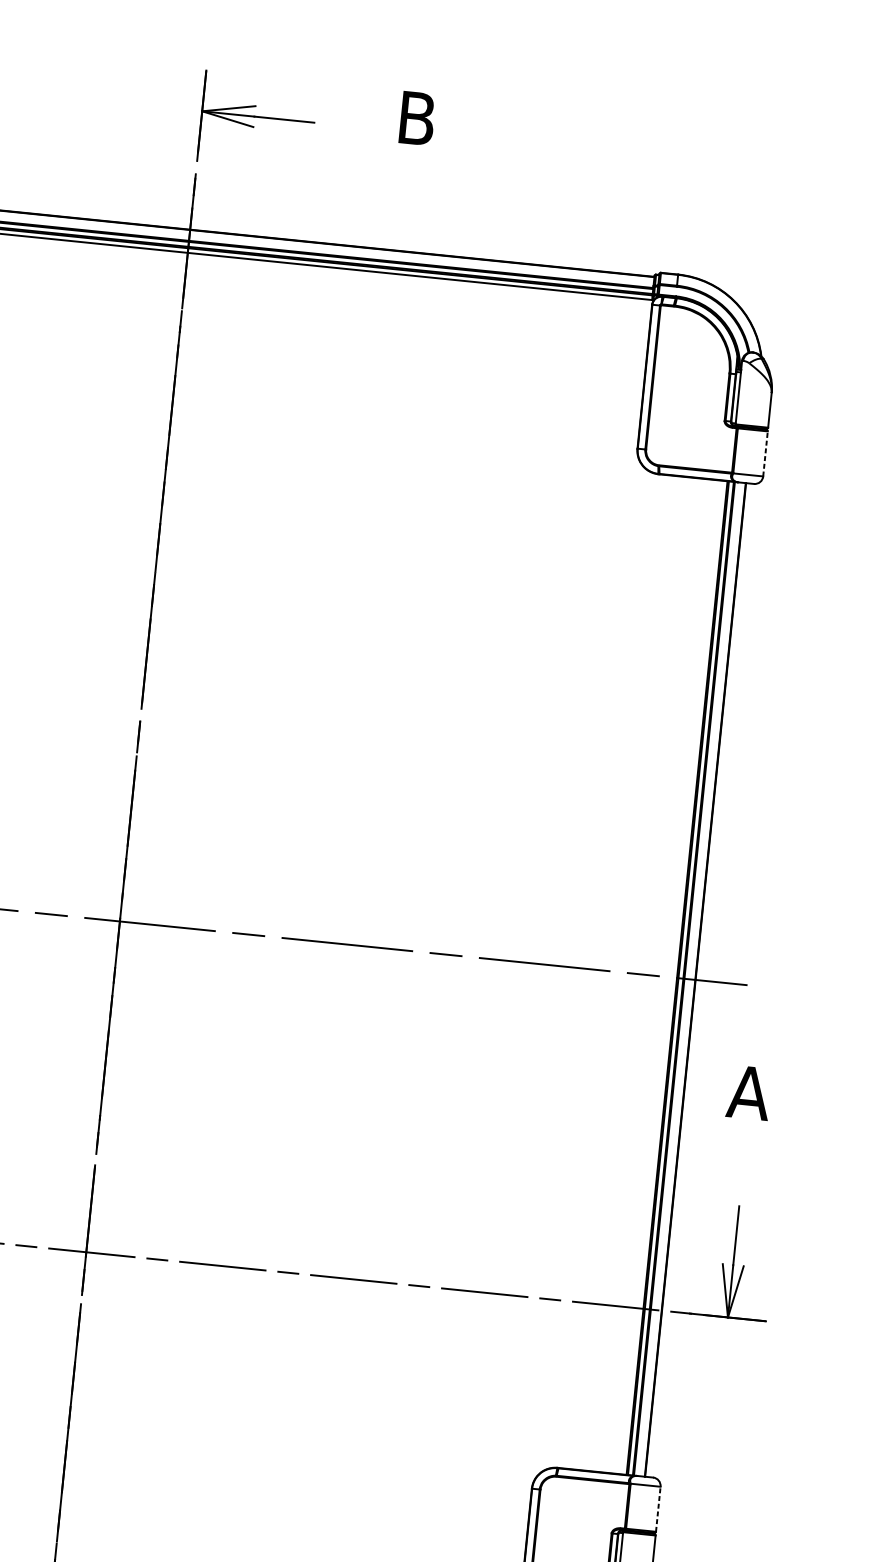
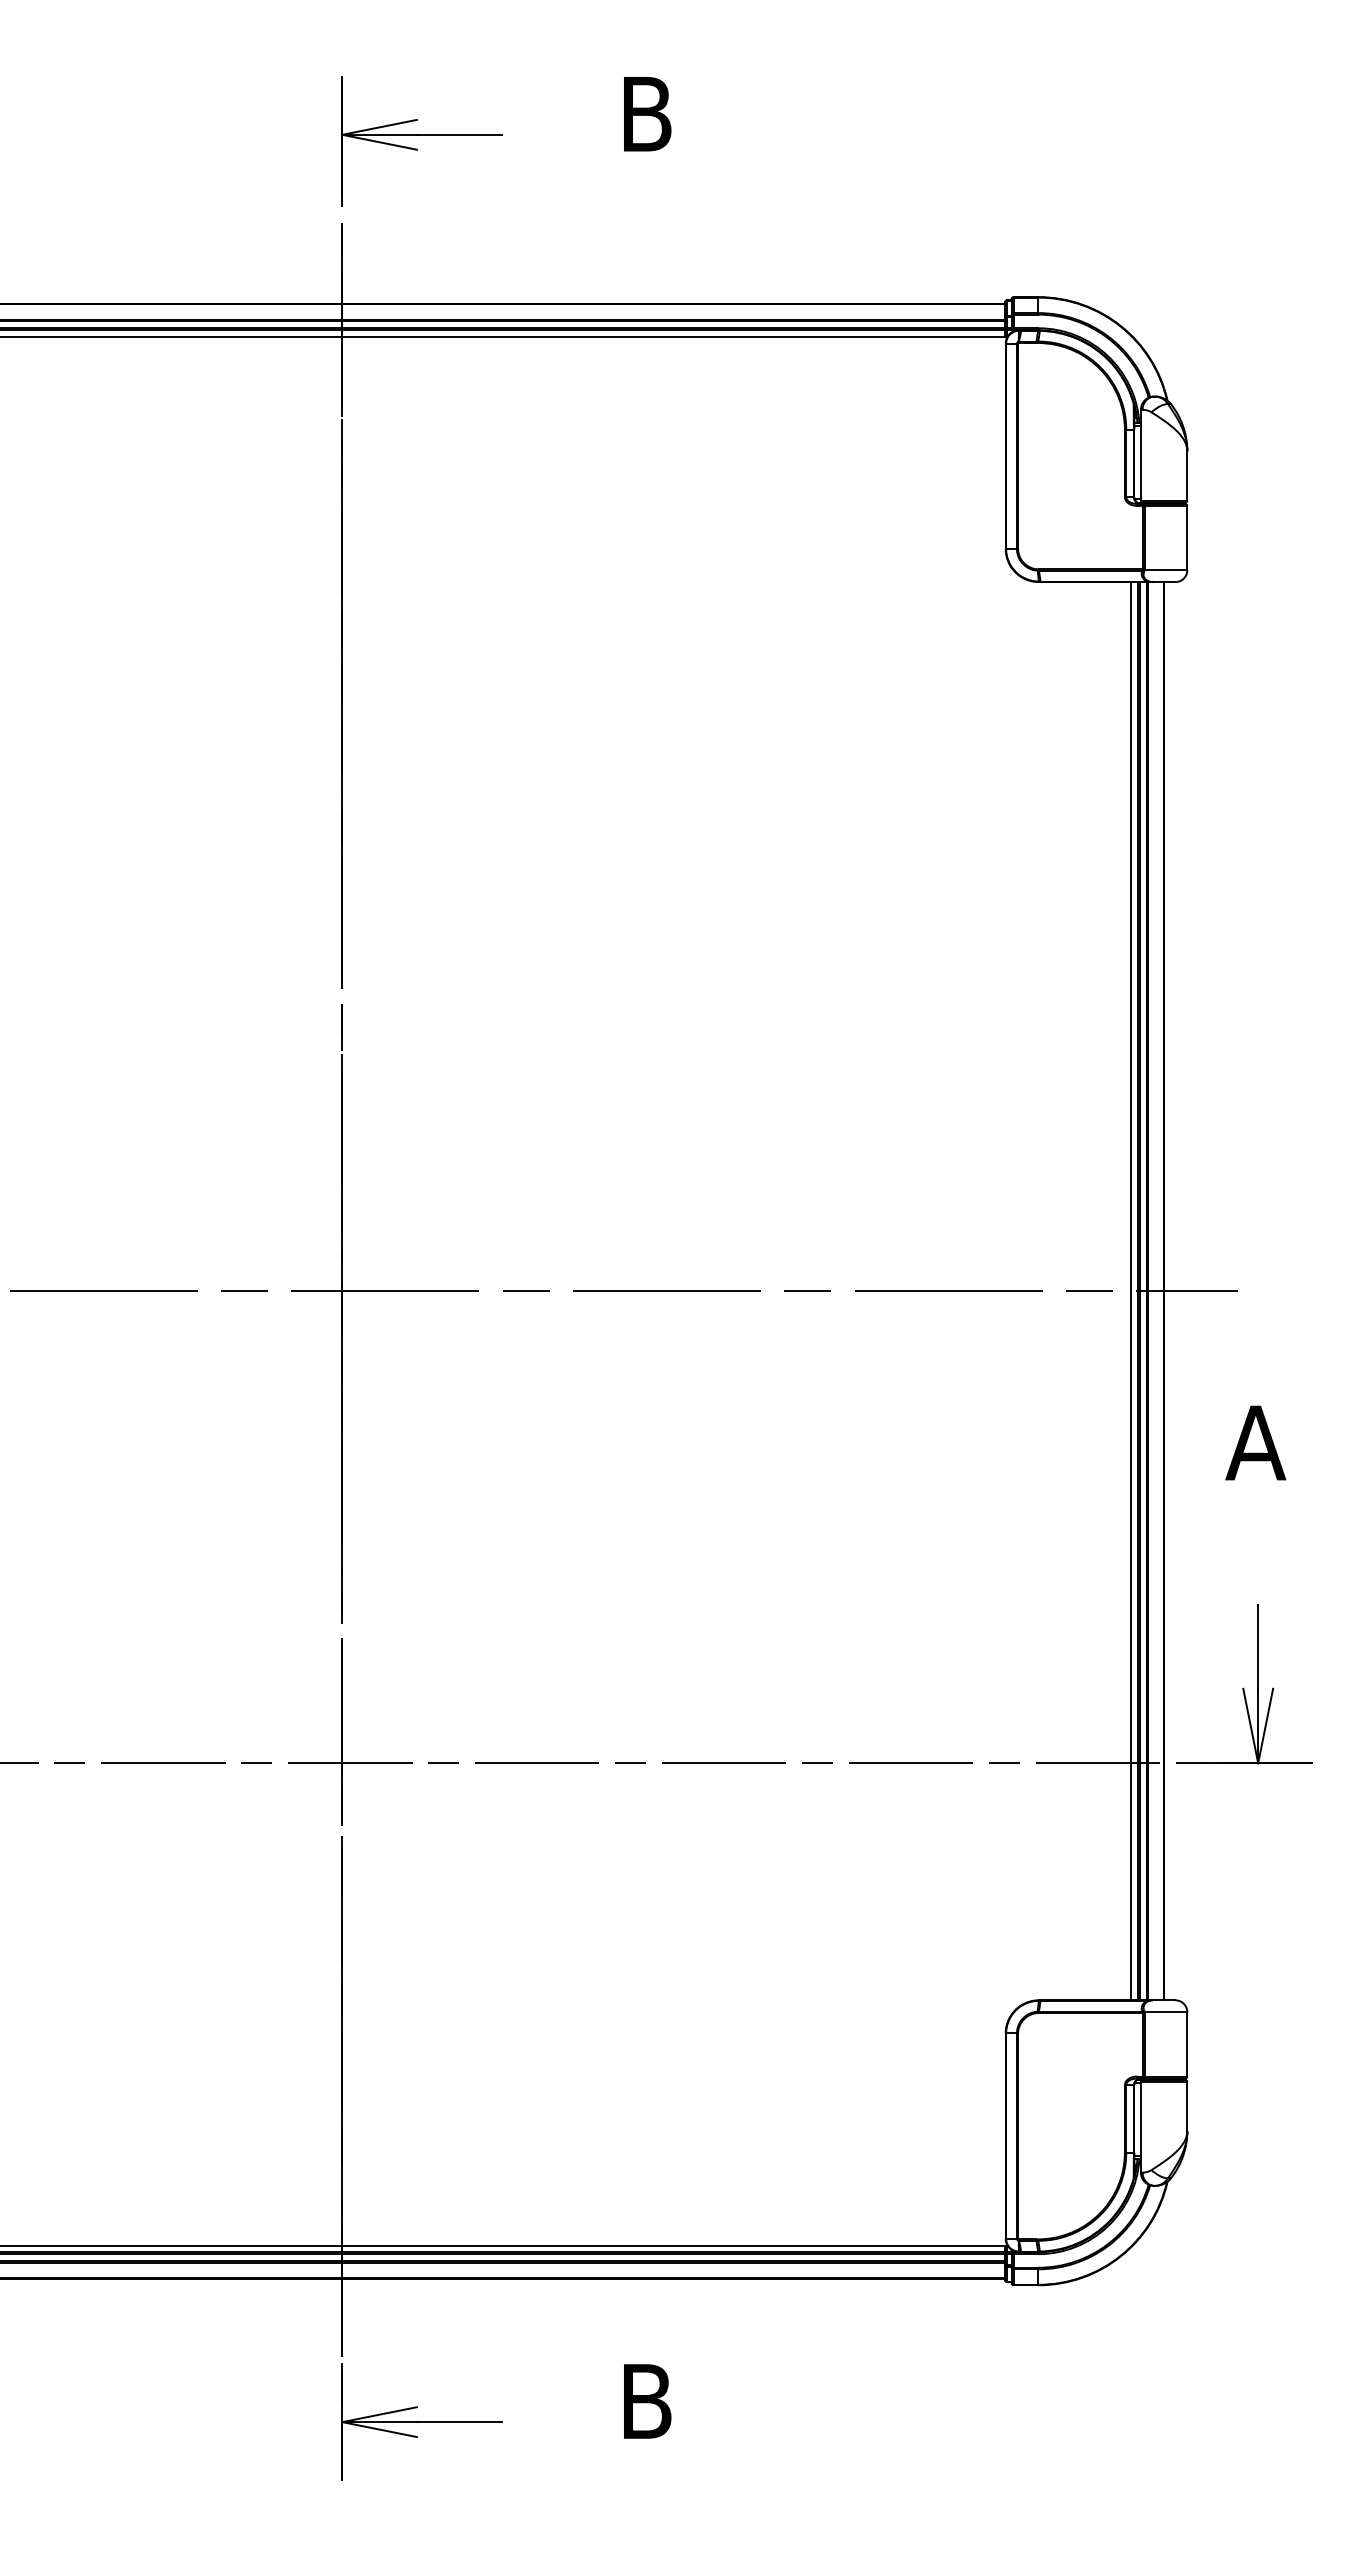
line: (765, 453) -> (1187, 537), dashed -> solid
line: (672, 977) -> (1130, 1291), added
line: (658, 1508) -> (1187, 2043), dashed -> solid

